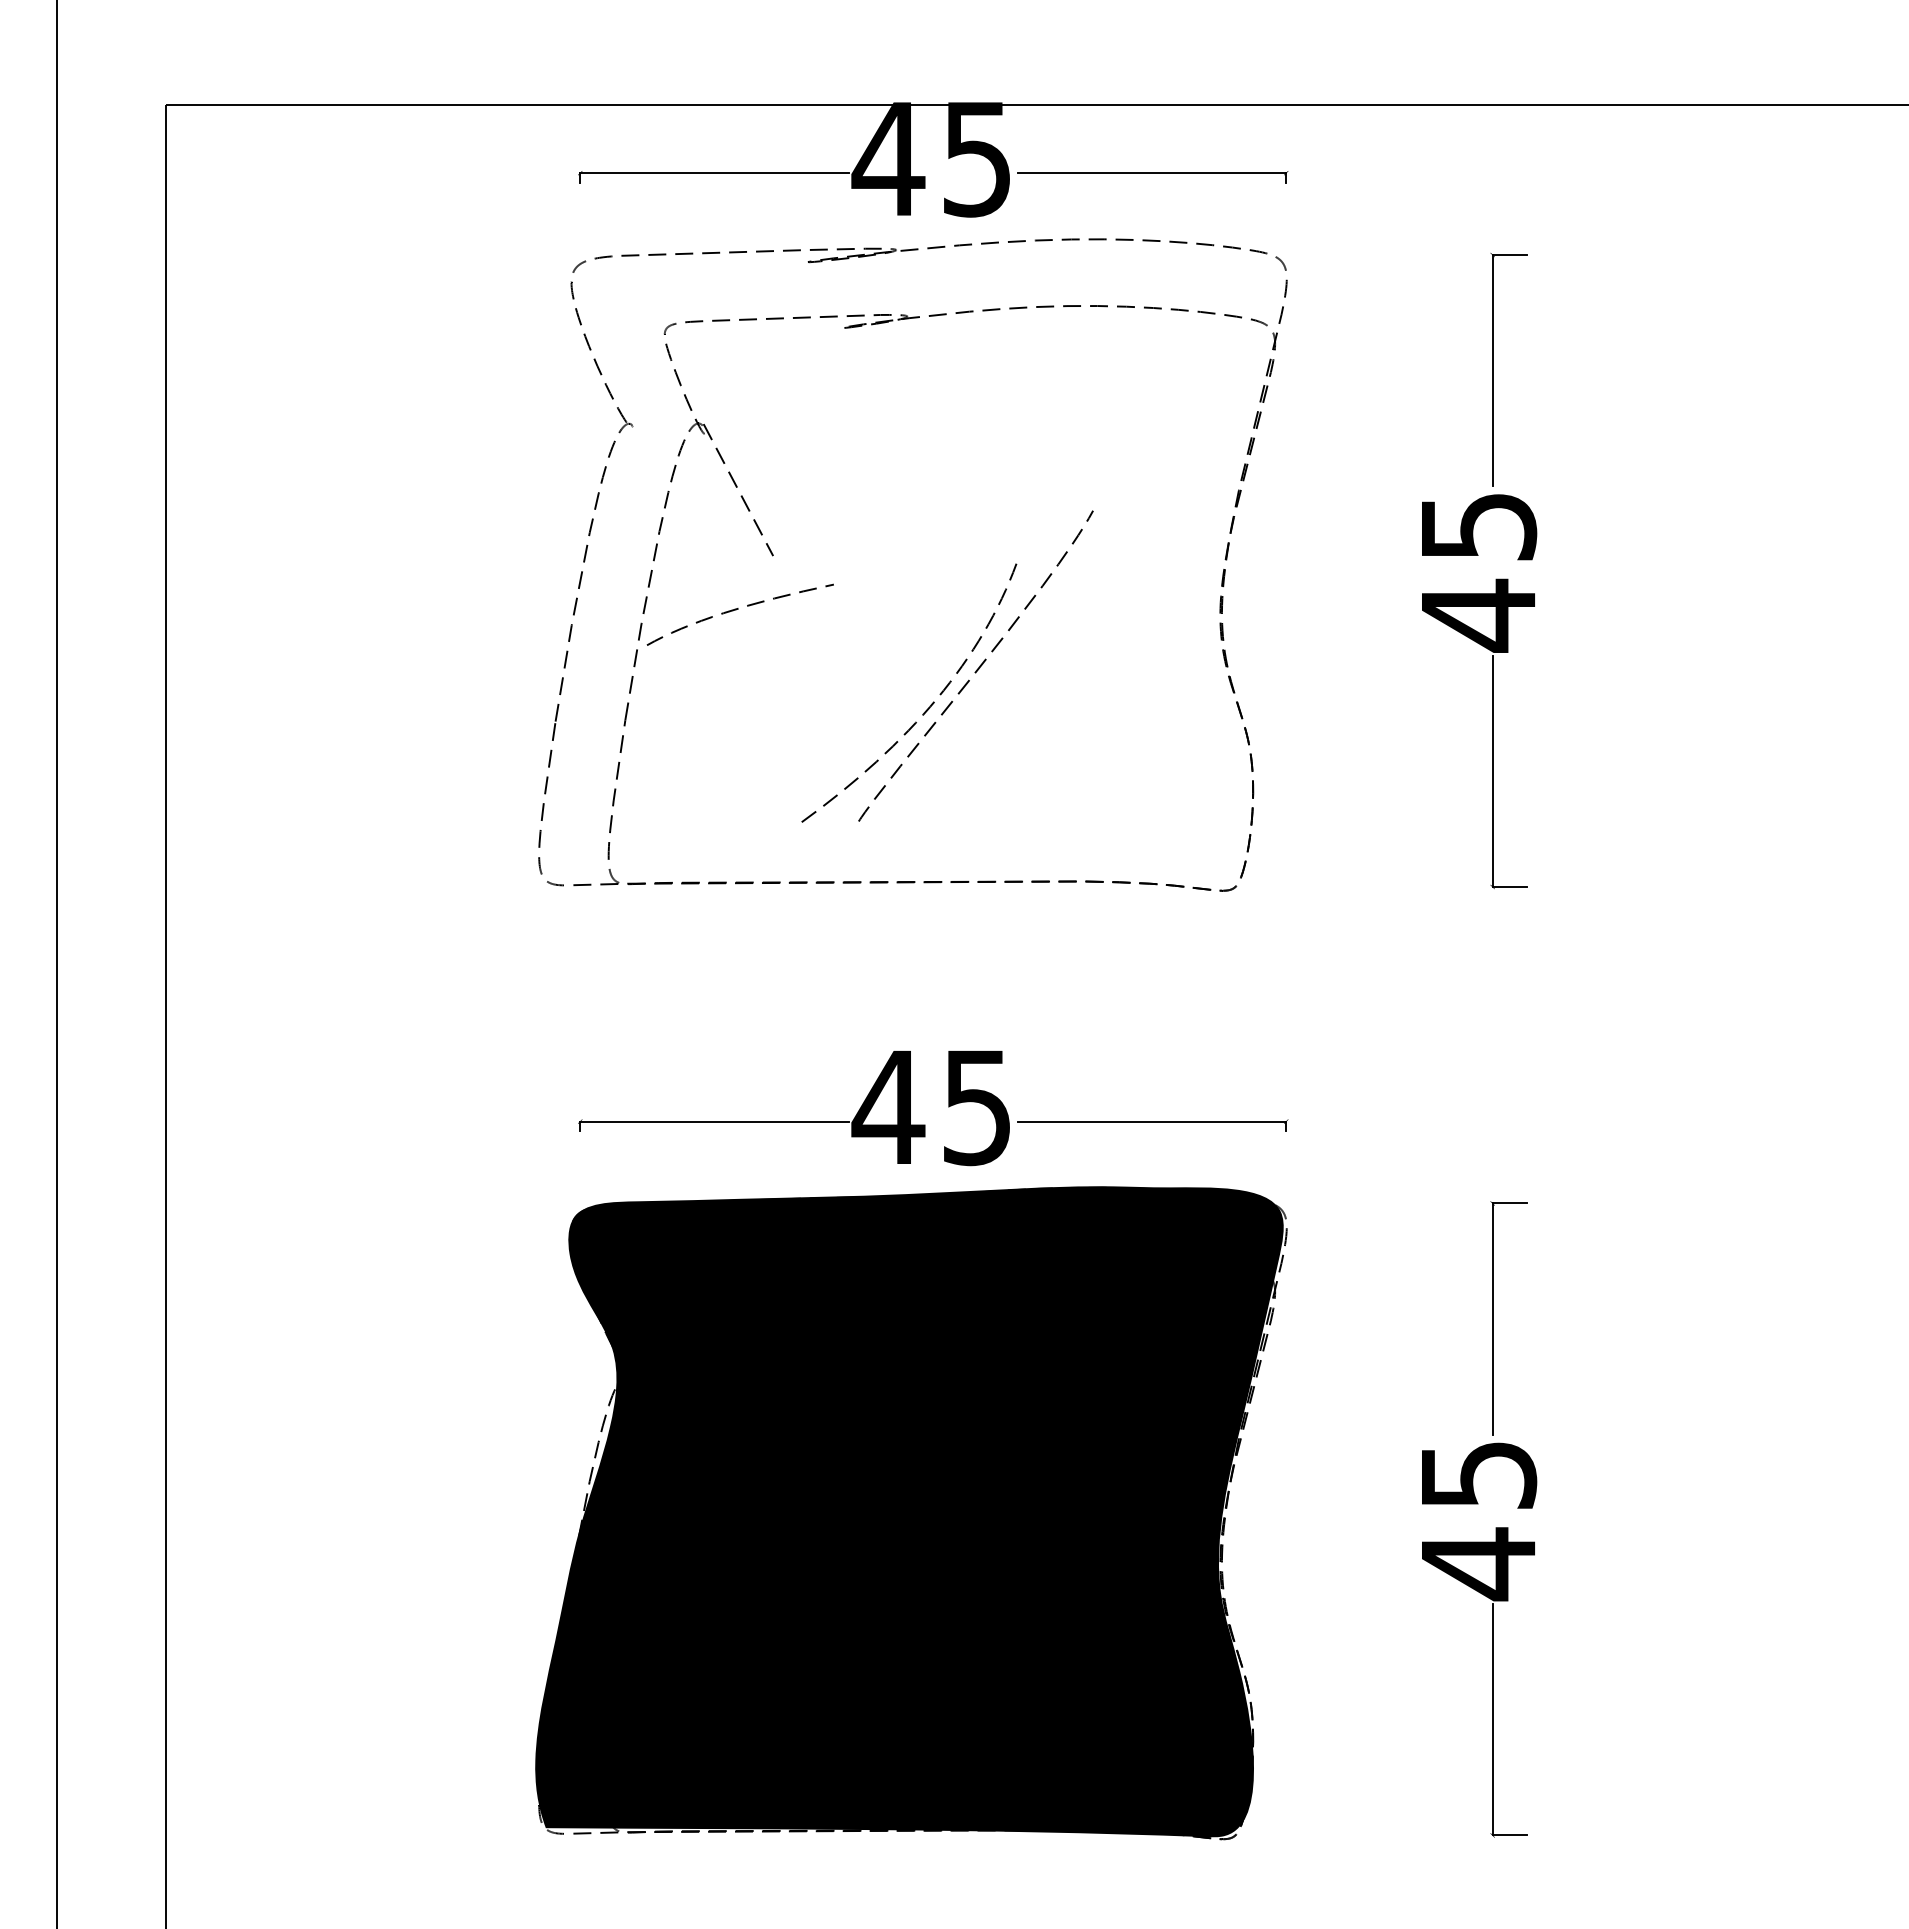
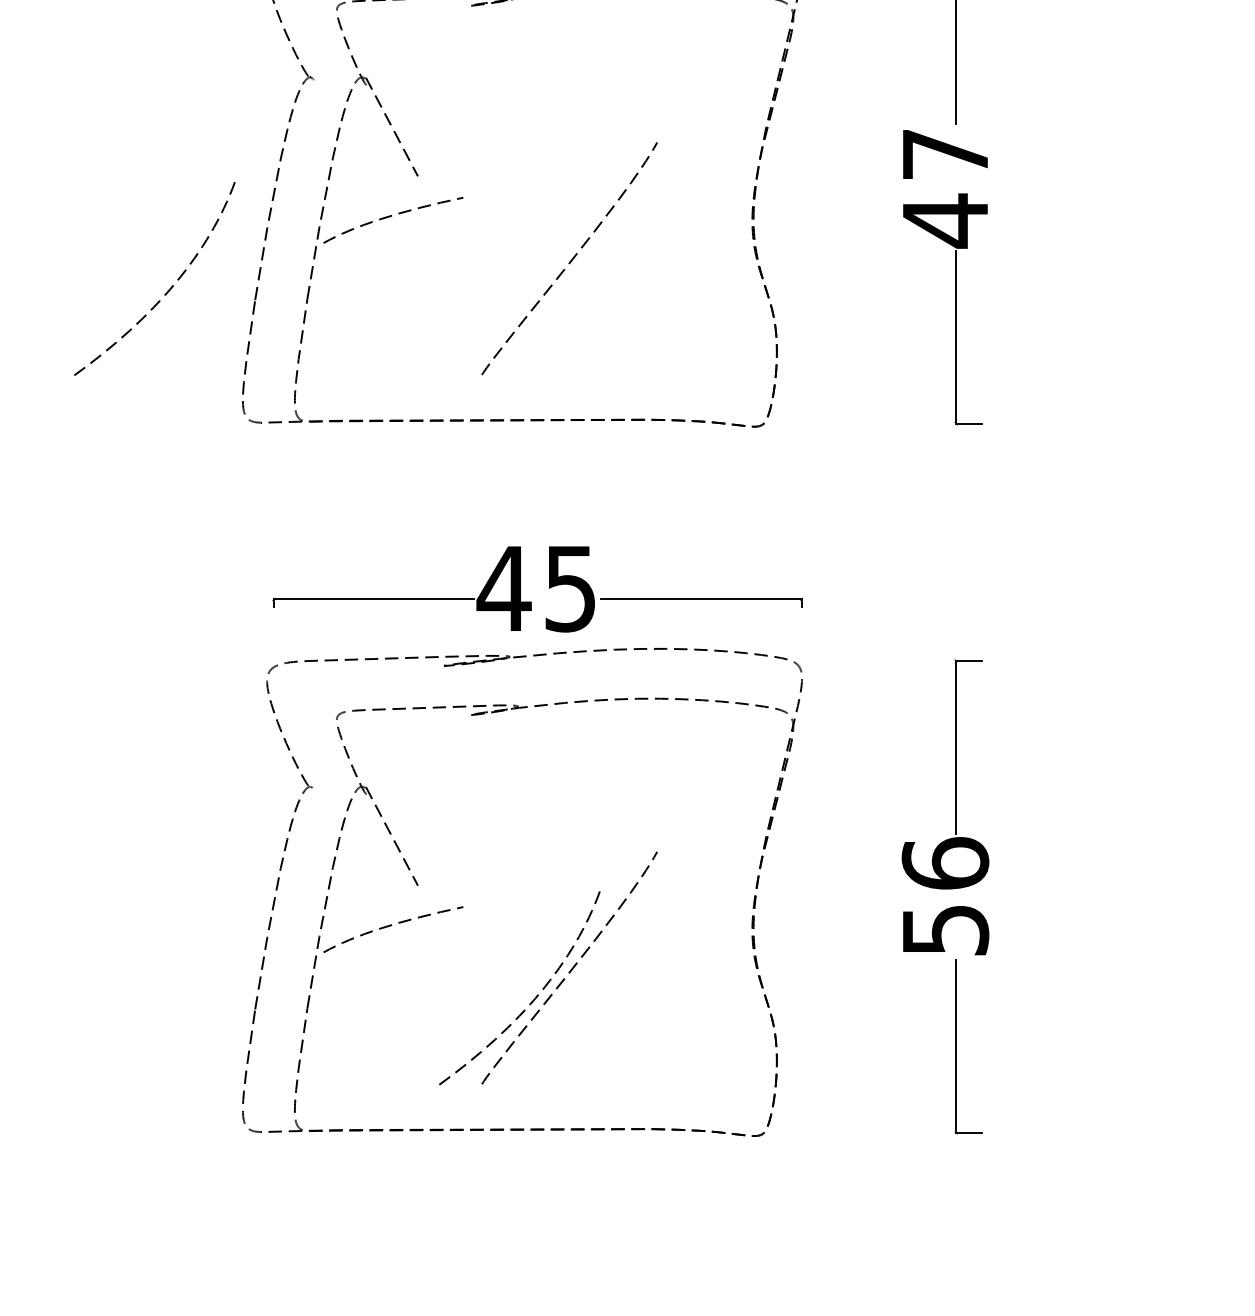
text: (1479, 527) -> (946, 155), 45 -> 47
curve: (926, 709) -> (167, 291), moved
fill: (909, 1511) -> (519, 890), removed
text: (1478, 1520) -> (945, 897), 45 -> 56

